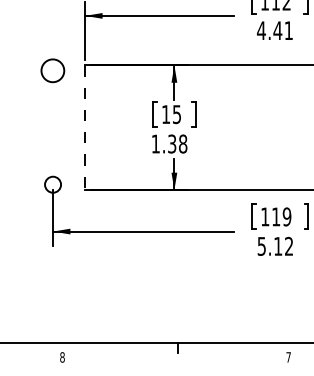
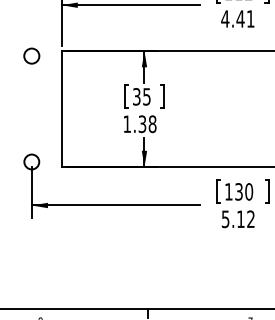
circle: (53, 70) -> (32, 55), size x0.71
text: (166, 114) -> (137, 96), 15 -> 35
line: (85, 128) -> (61, 109), dashed -> solid
text: (281, 216) -> (243, 191), 119 -> 130

